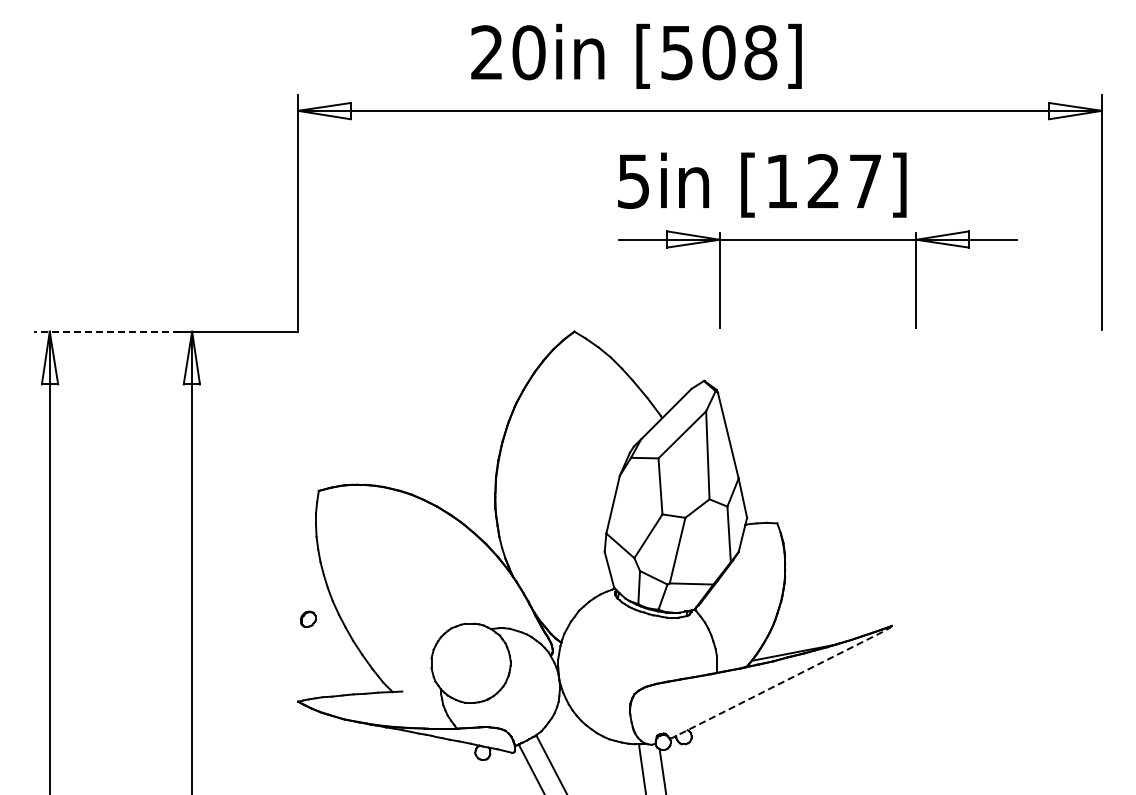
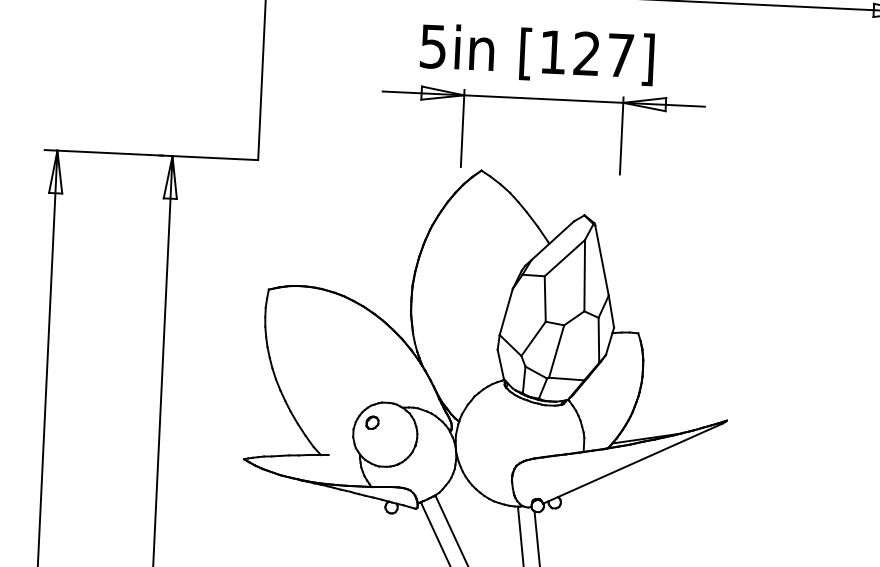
text: (762, 184) -> (537, 54), moved
part: (817, 240) -> (543, 99), moved
line: (106, 331) -> (103, 152), dashed -> solid
part: (308, 618) -> (372, 422), moved
line: (778, 684) -> (633, 463), dashed -> solid

